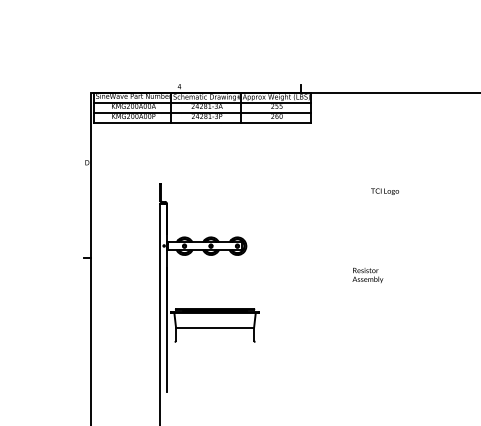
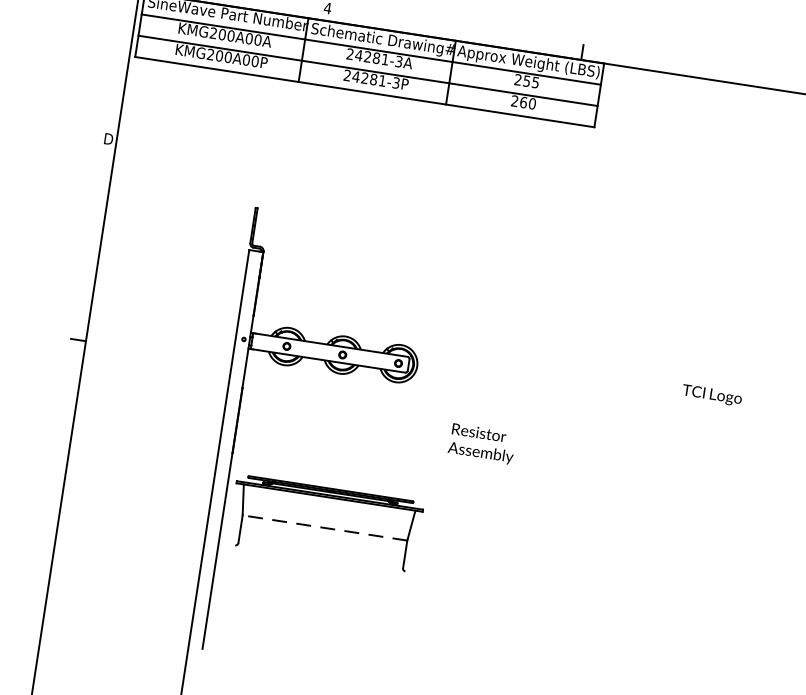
text: (384, 191) -> (711, 394), moved
text: (367, 274) -> (481, 441), moved
line: (214, 327) -> (323, 527), solid -> dashed

